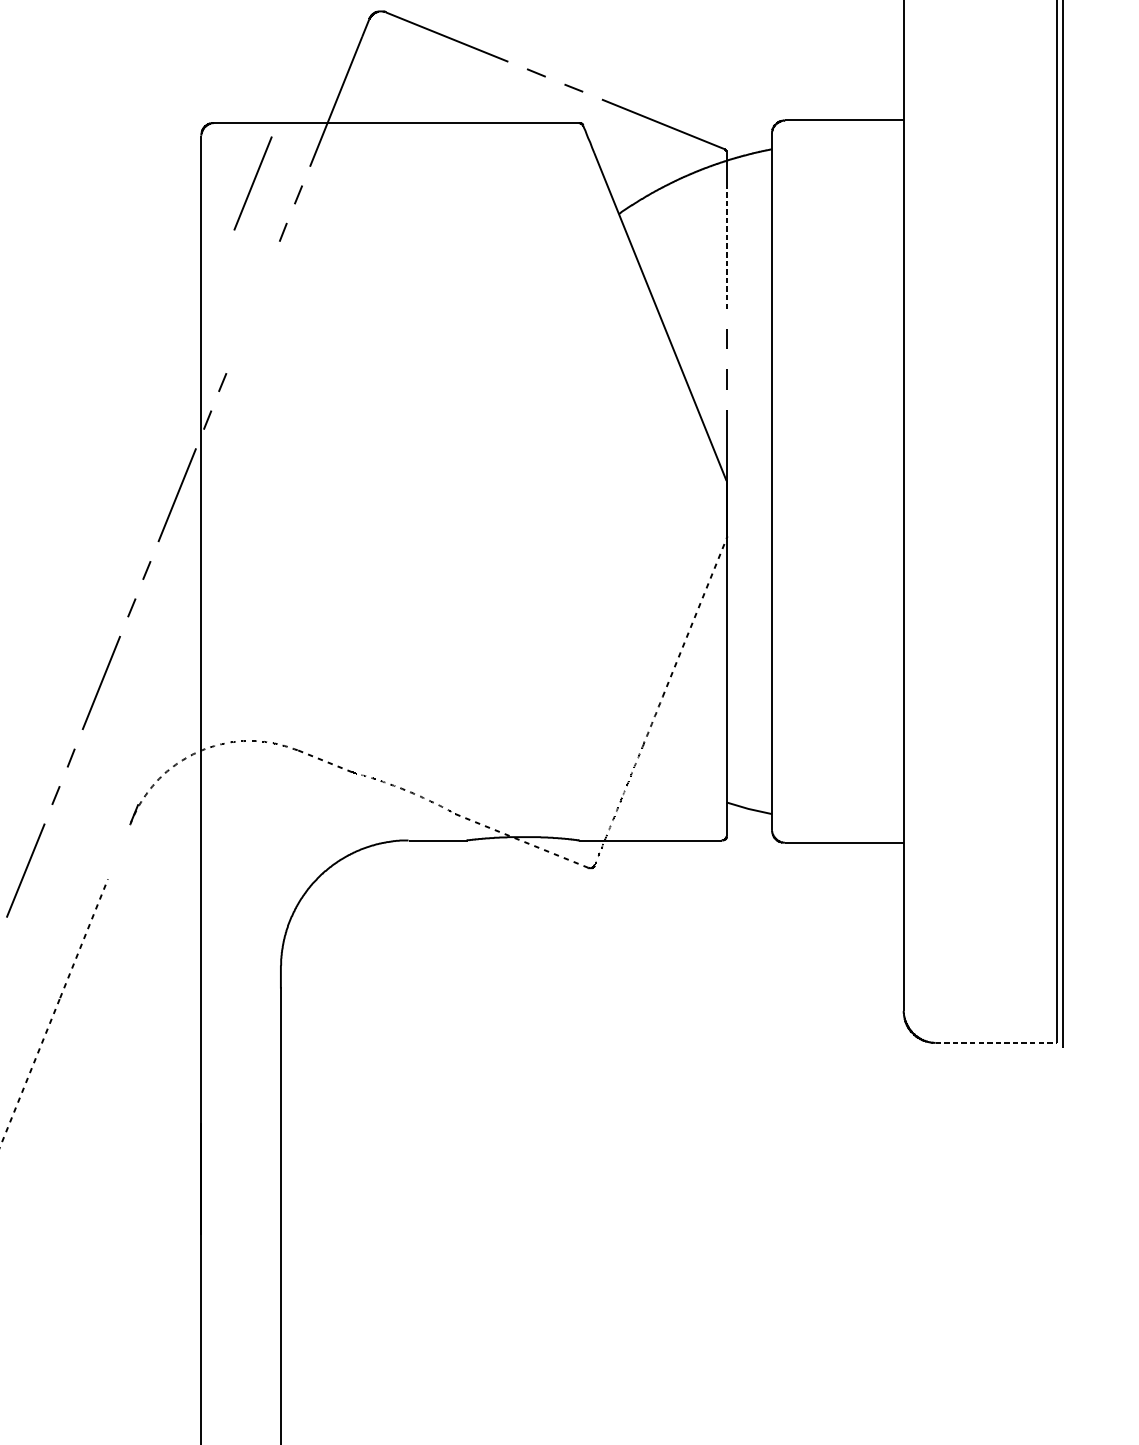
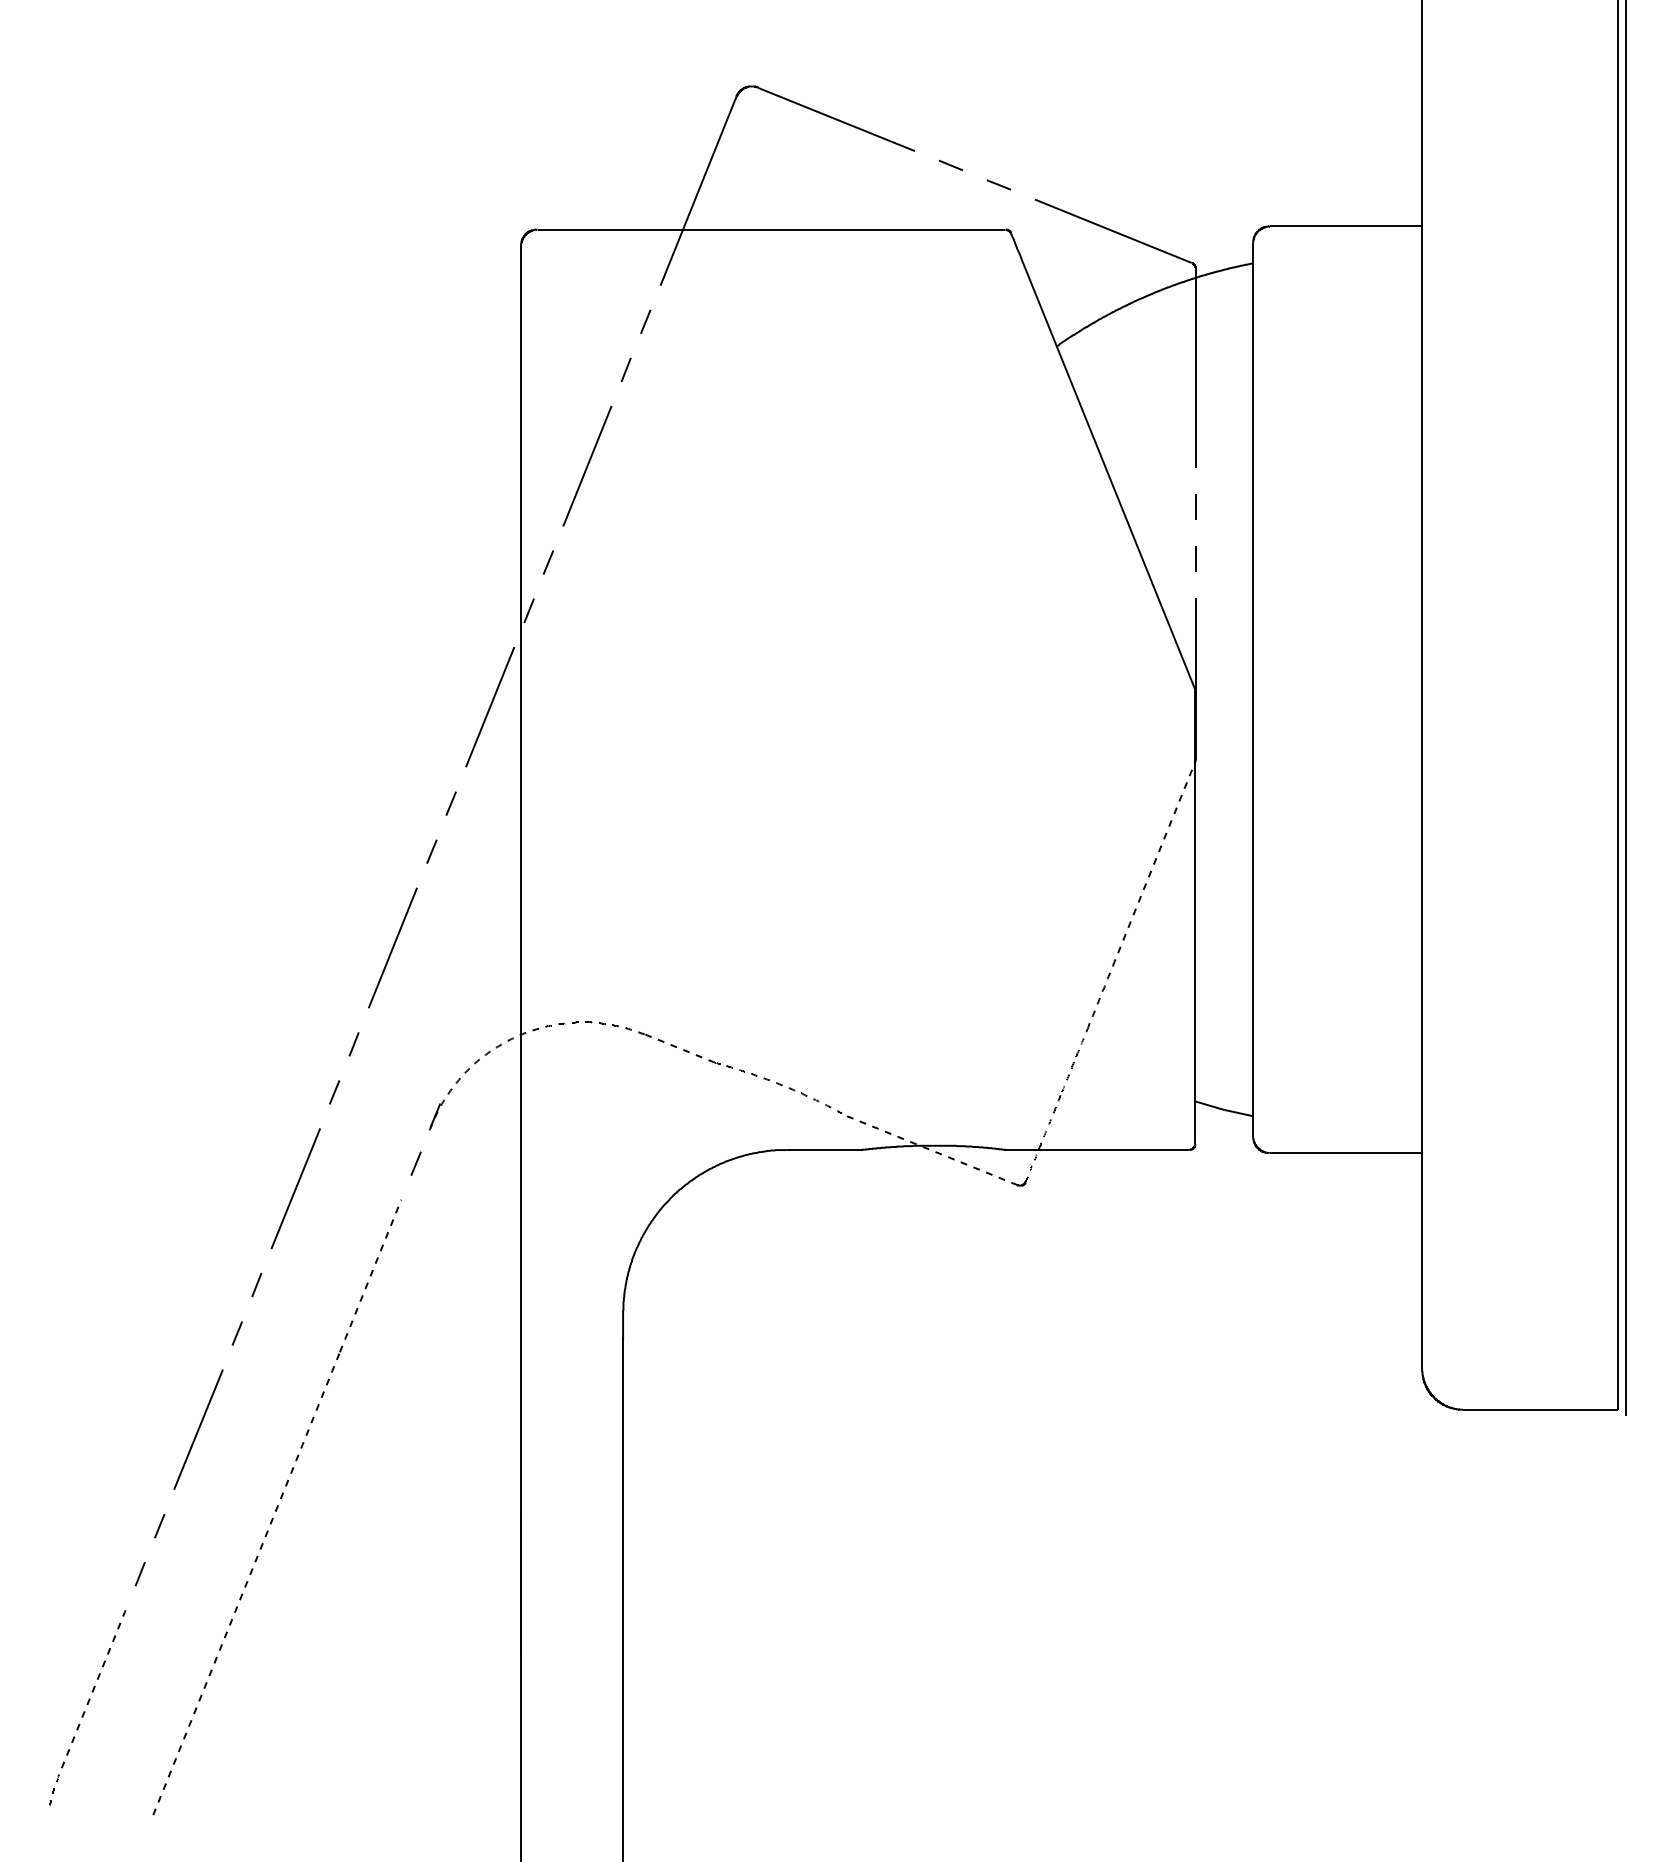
line: (253, 183) -> (587, 466), moved
line: (727, 246) -> (1195, 387), dashed -> solid
line: (119, 850) -> (415, 1163), added
line: (995, 1042) -> (1540, 1409), dashed -> solid

